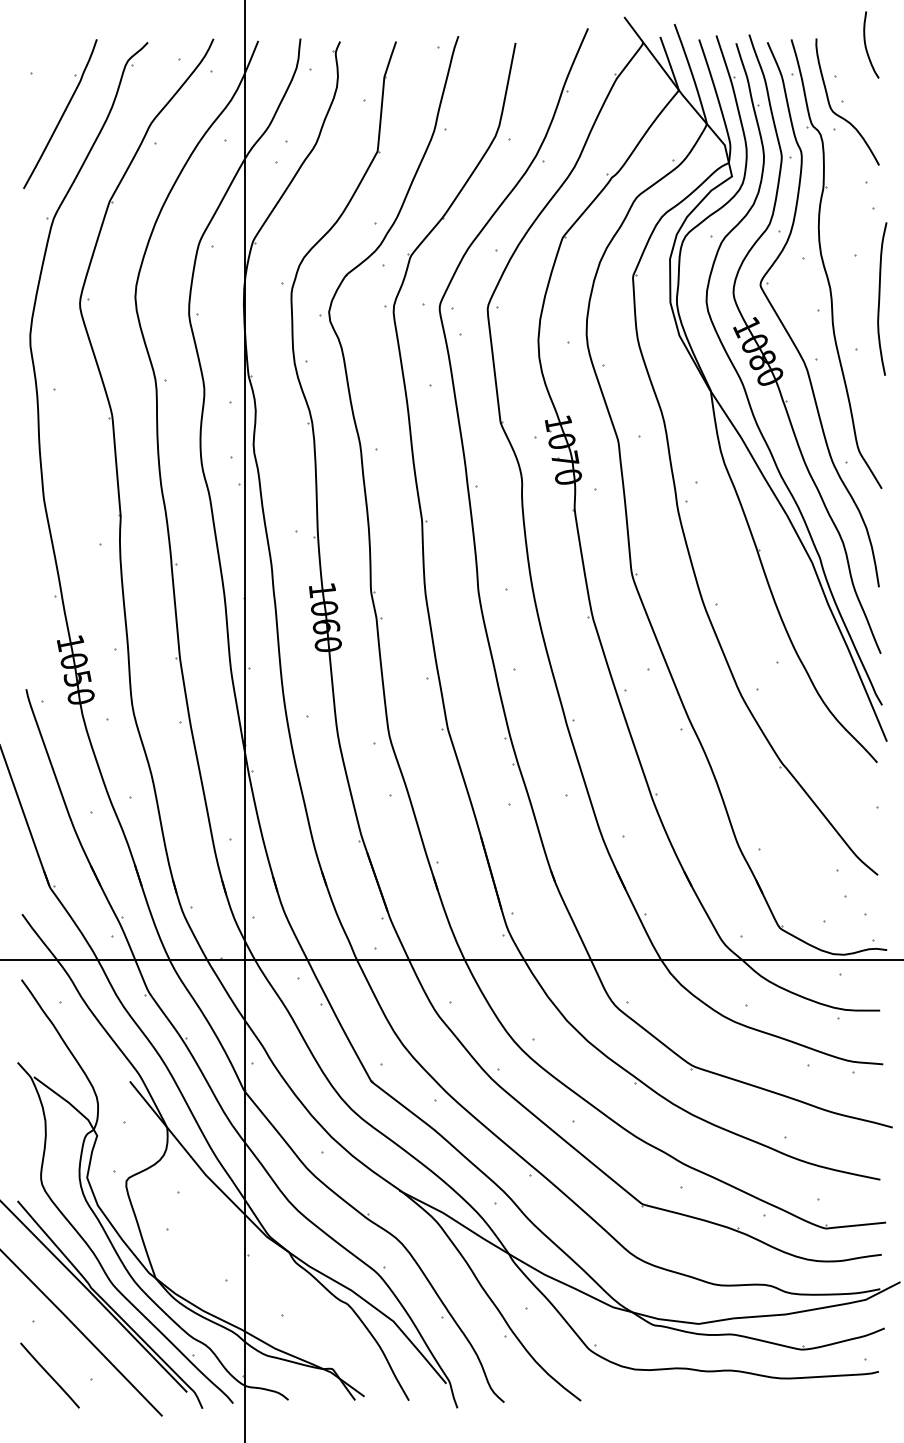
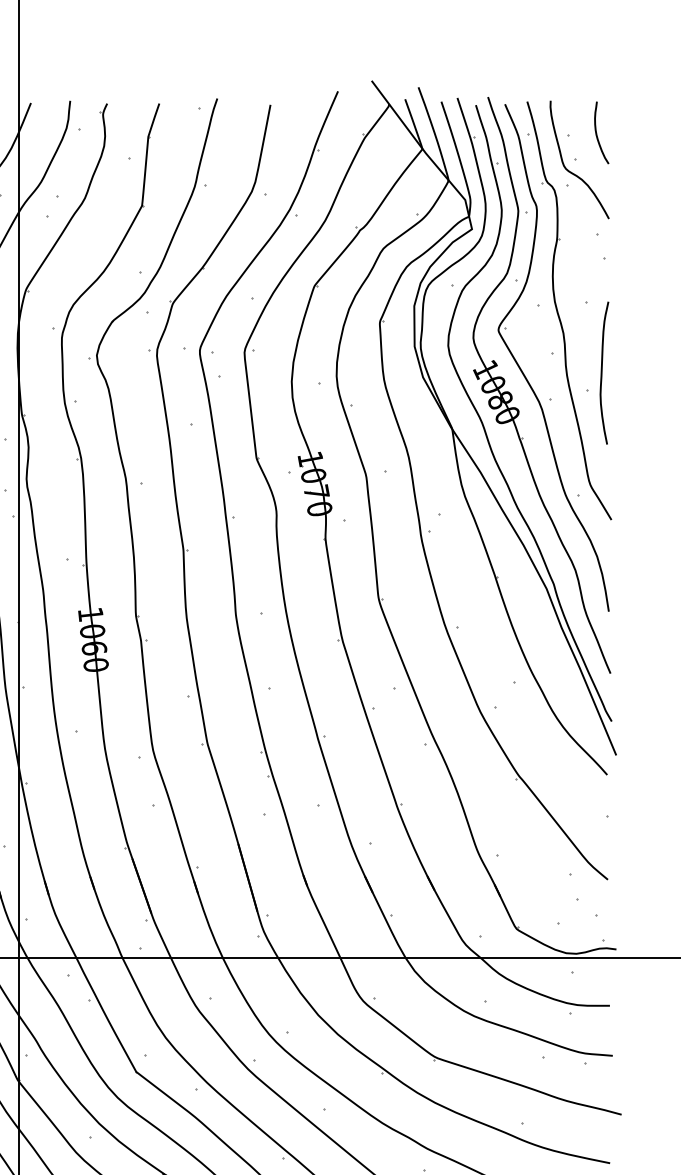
curve: (866, 44) -> (597, 132), moved
curve: (880, 298) -> (602, 372), moved

